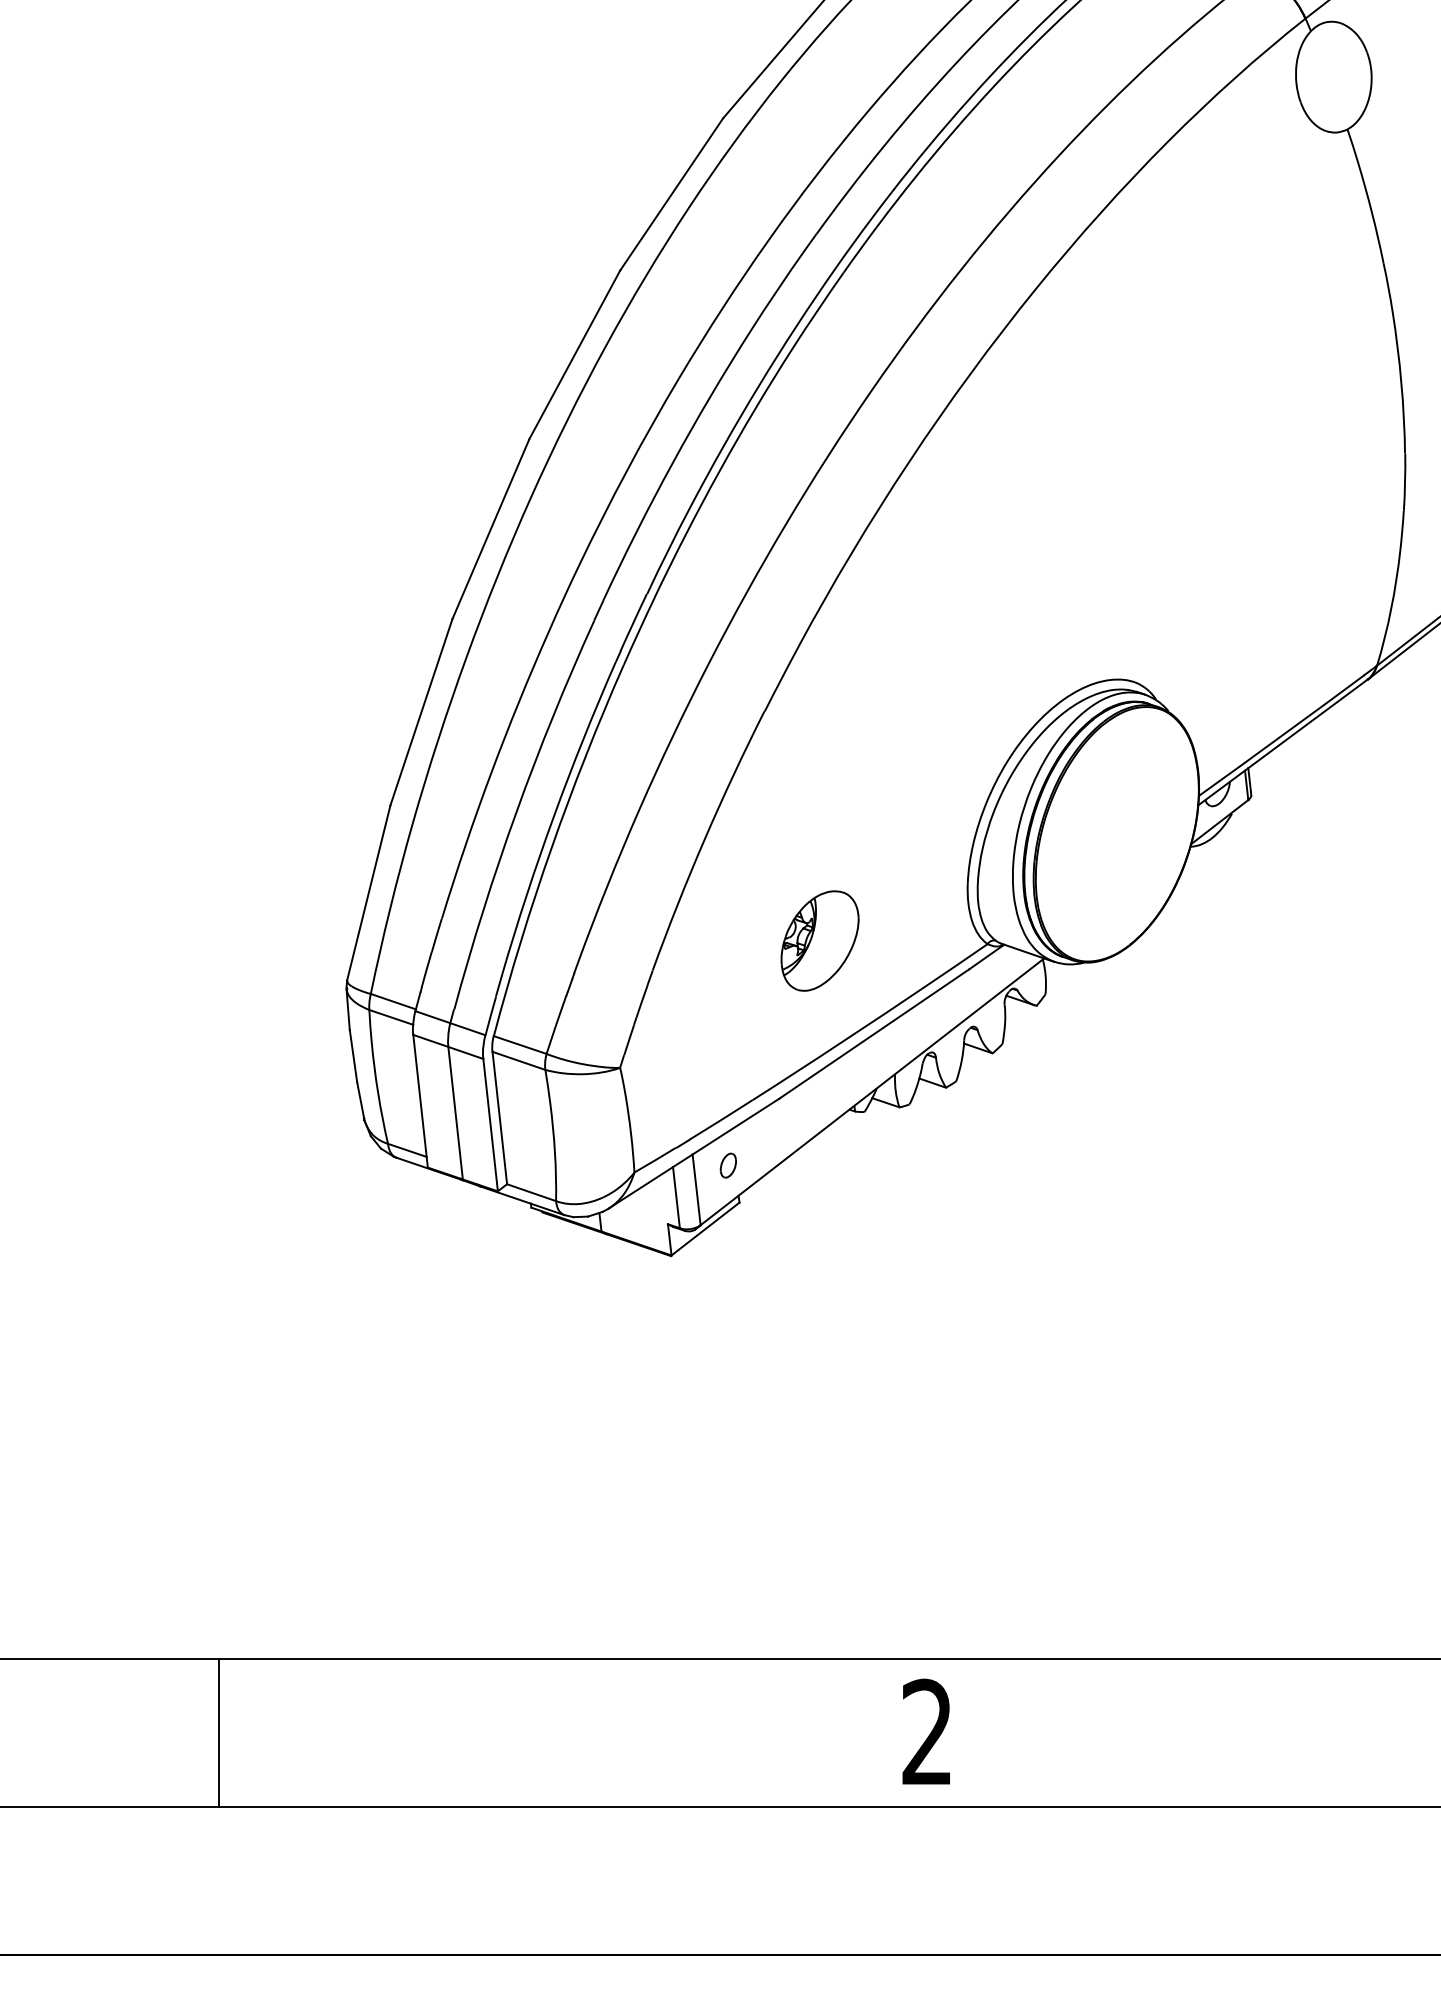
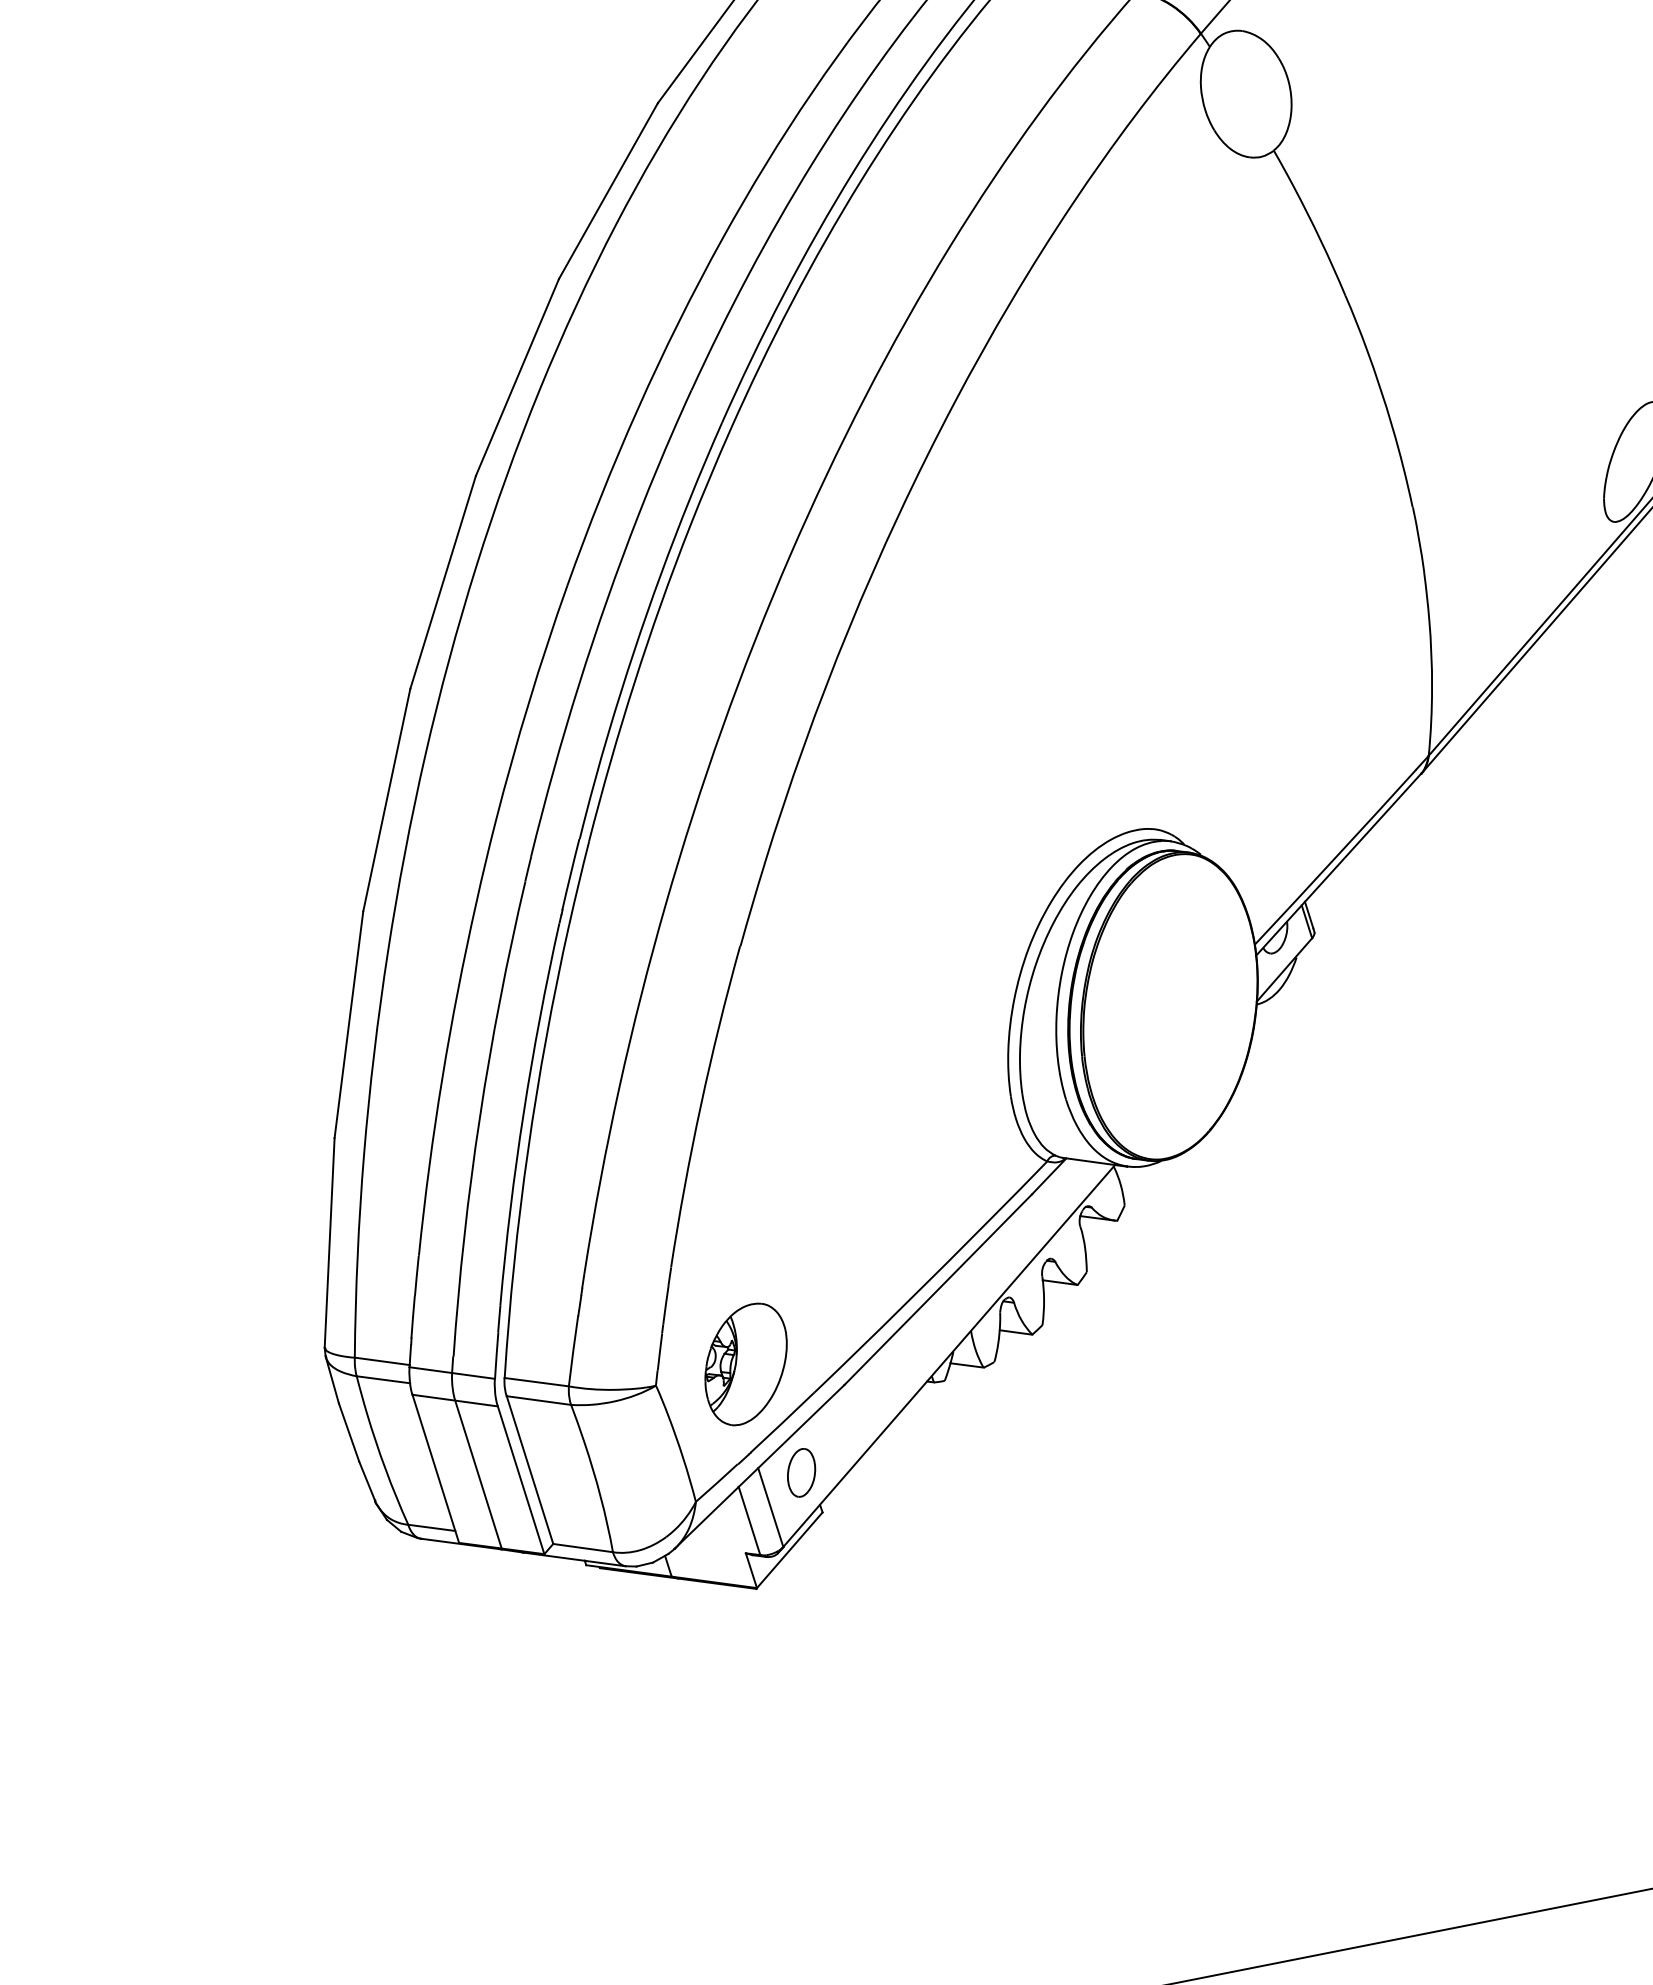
part: (819, 940) -> (745, 1363), moved
part: (728, 1165) -> (801, 1472), size x1.67

